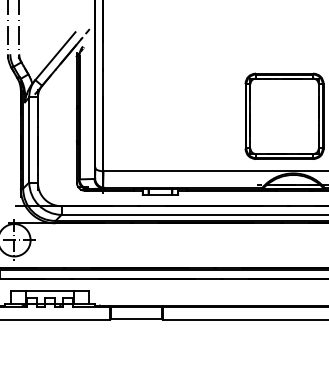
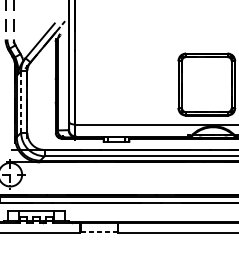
line: (29, 139) -> (21, 101), solid -> dashed
line: (136, 319) -> (99, 232), solid -> dashed

